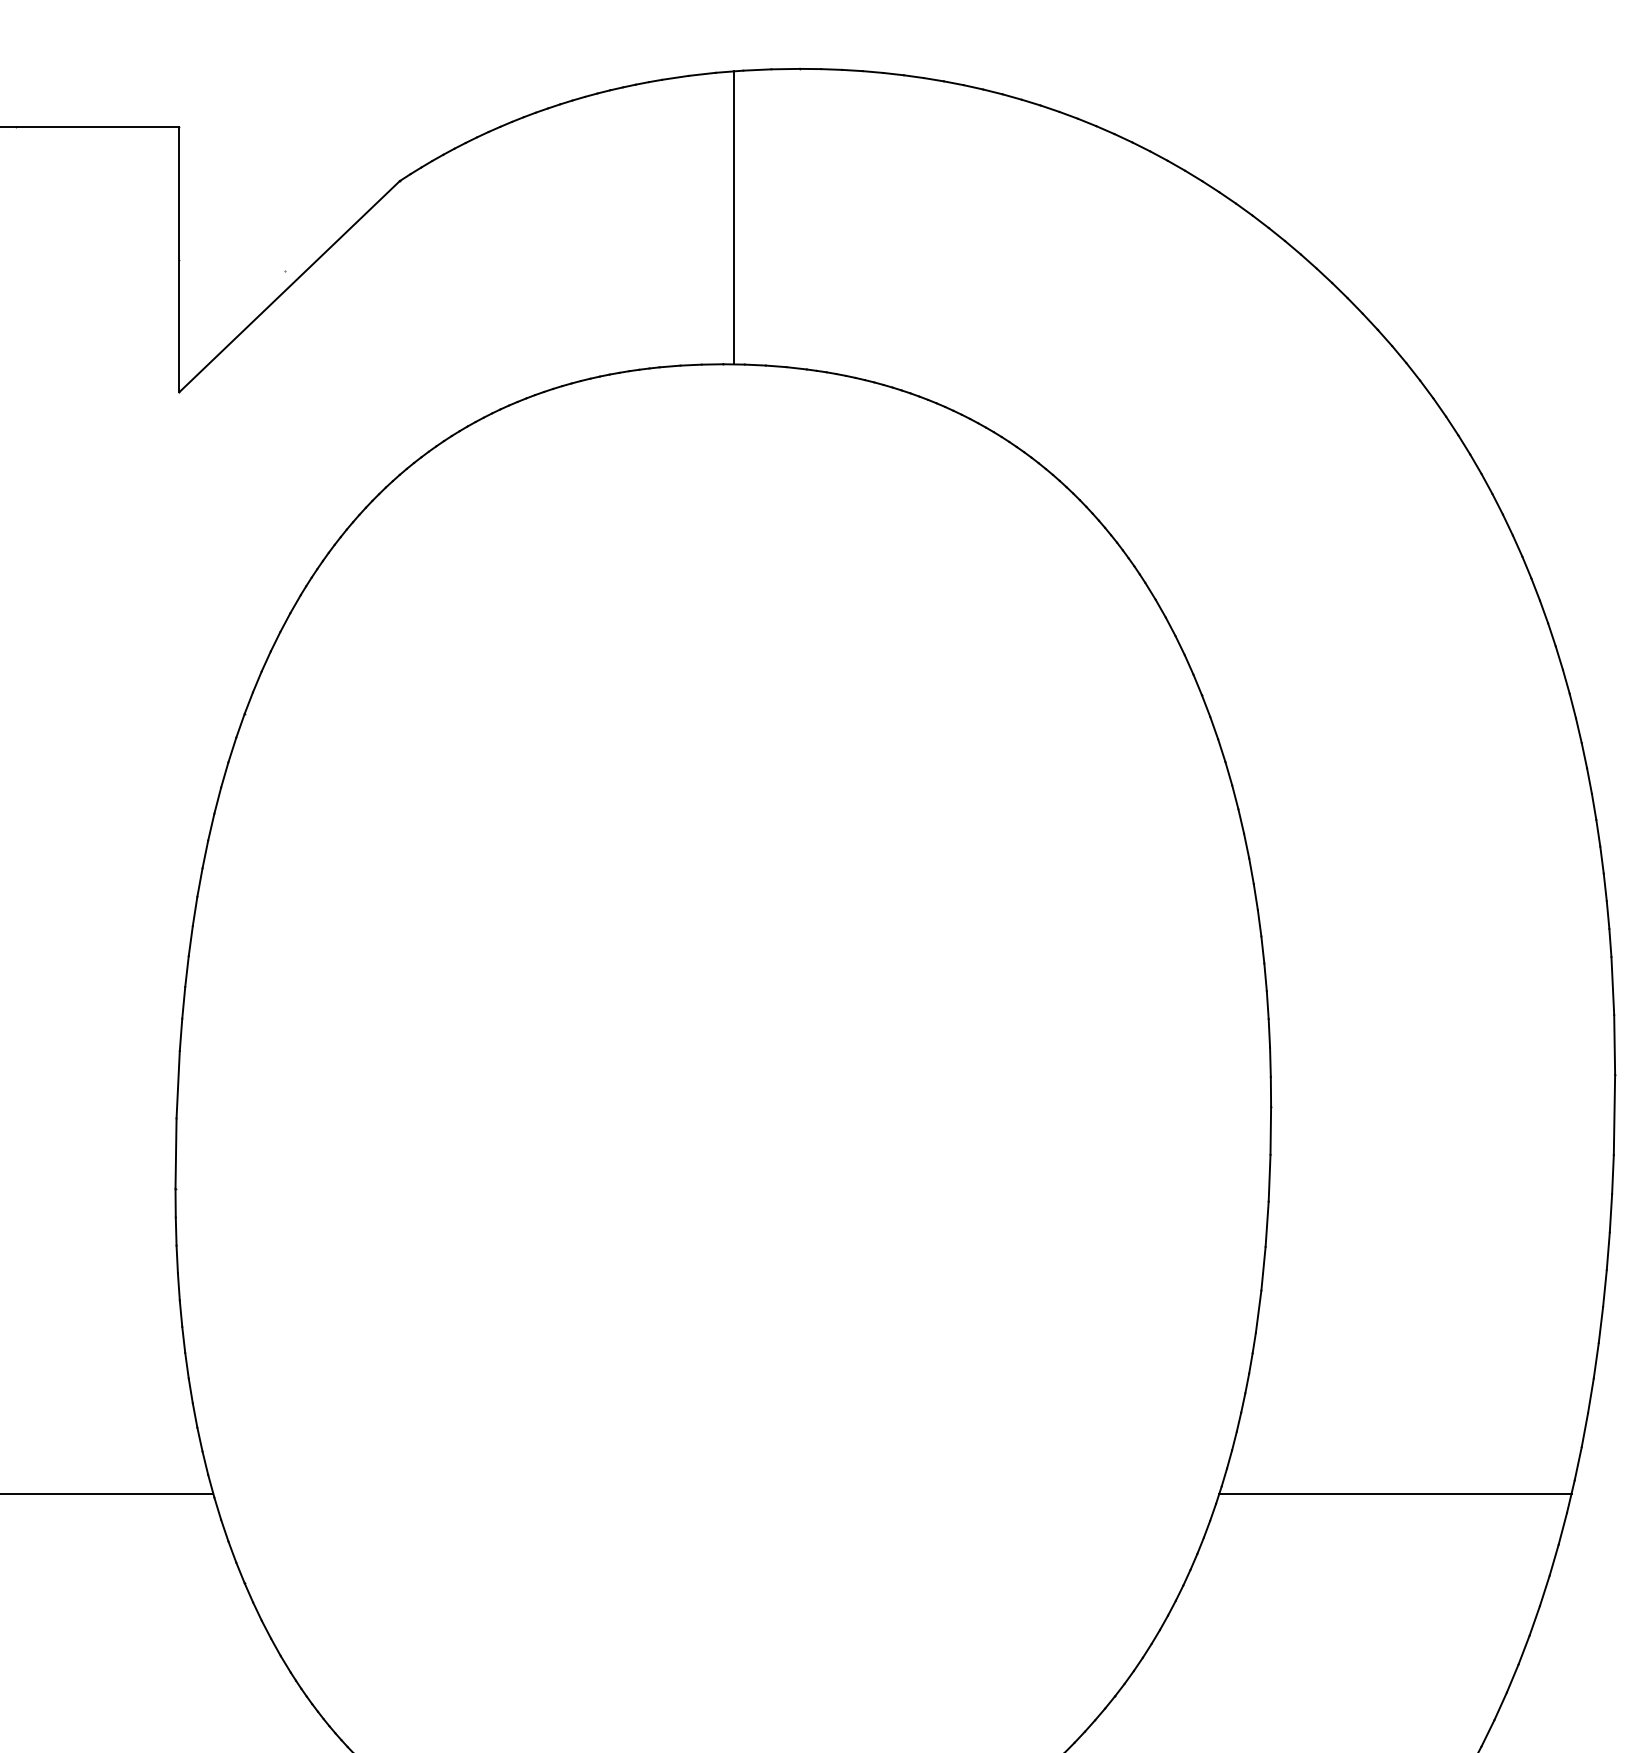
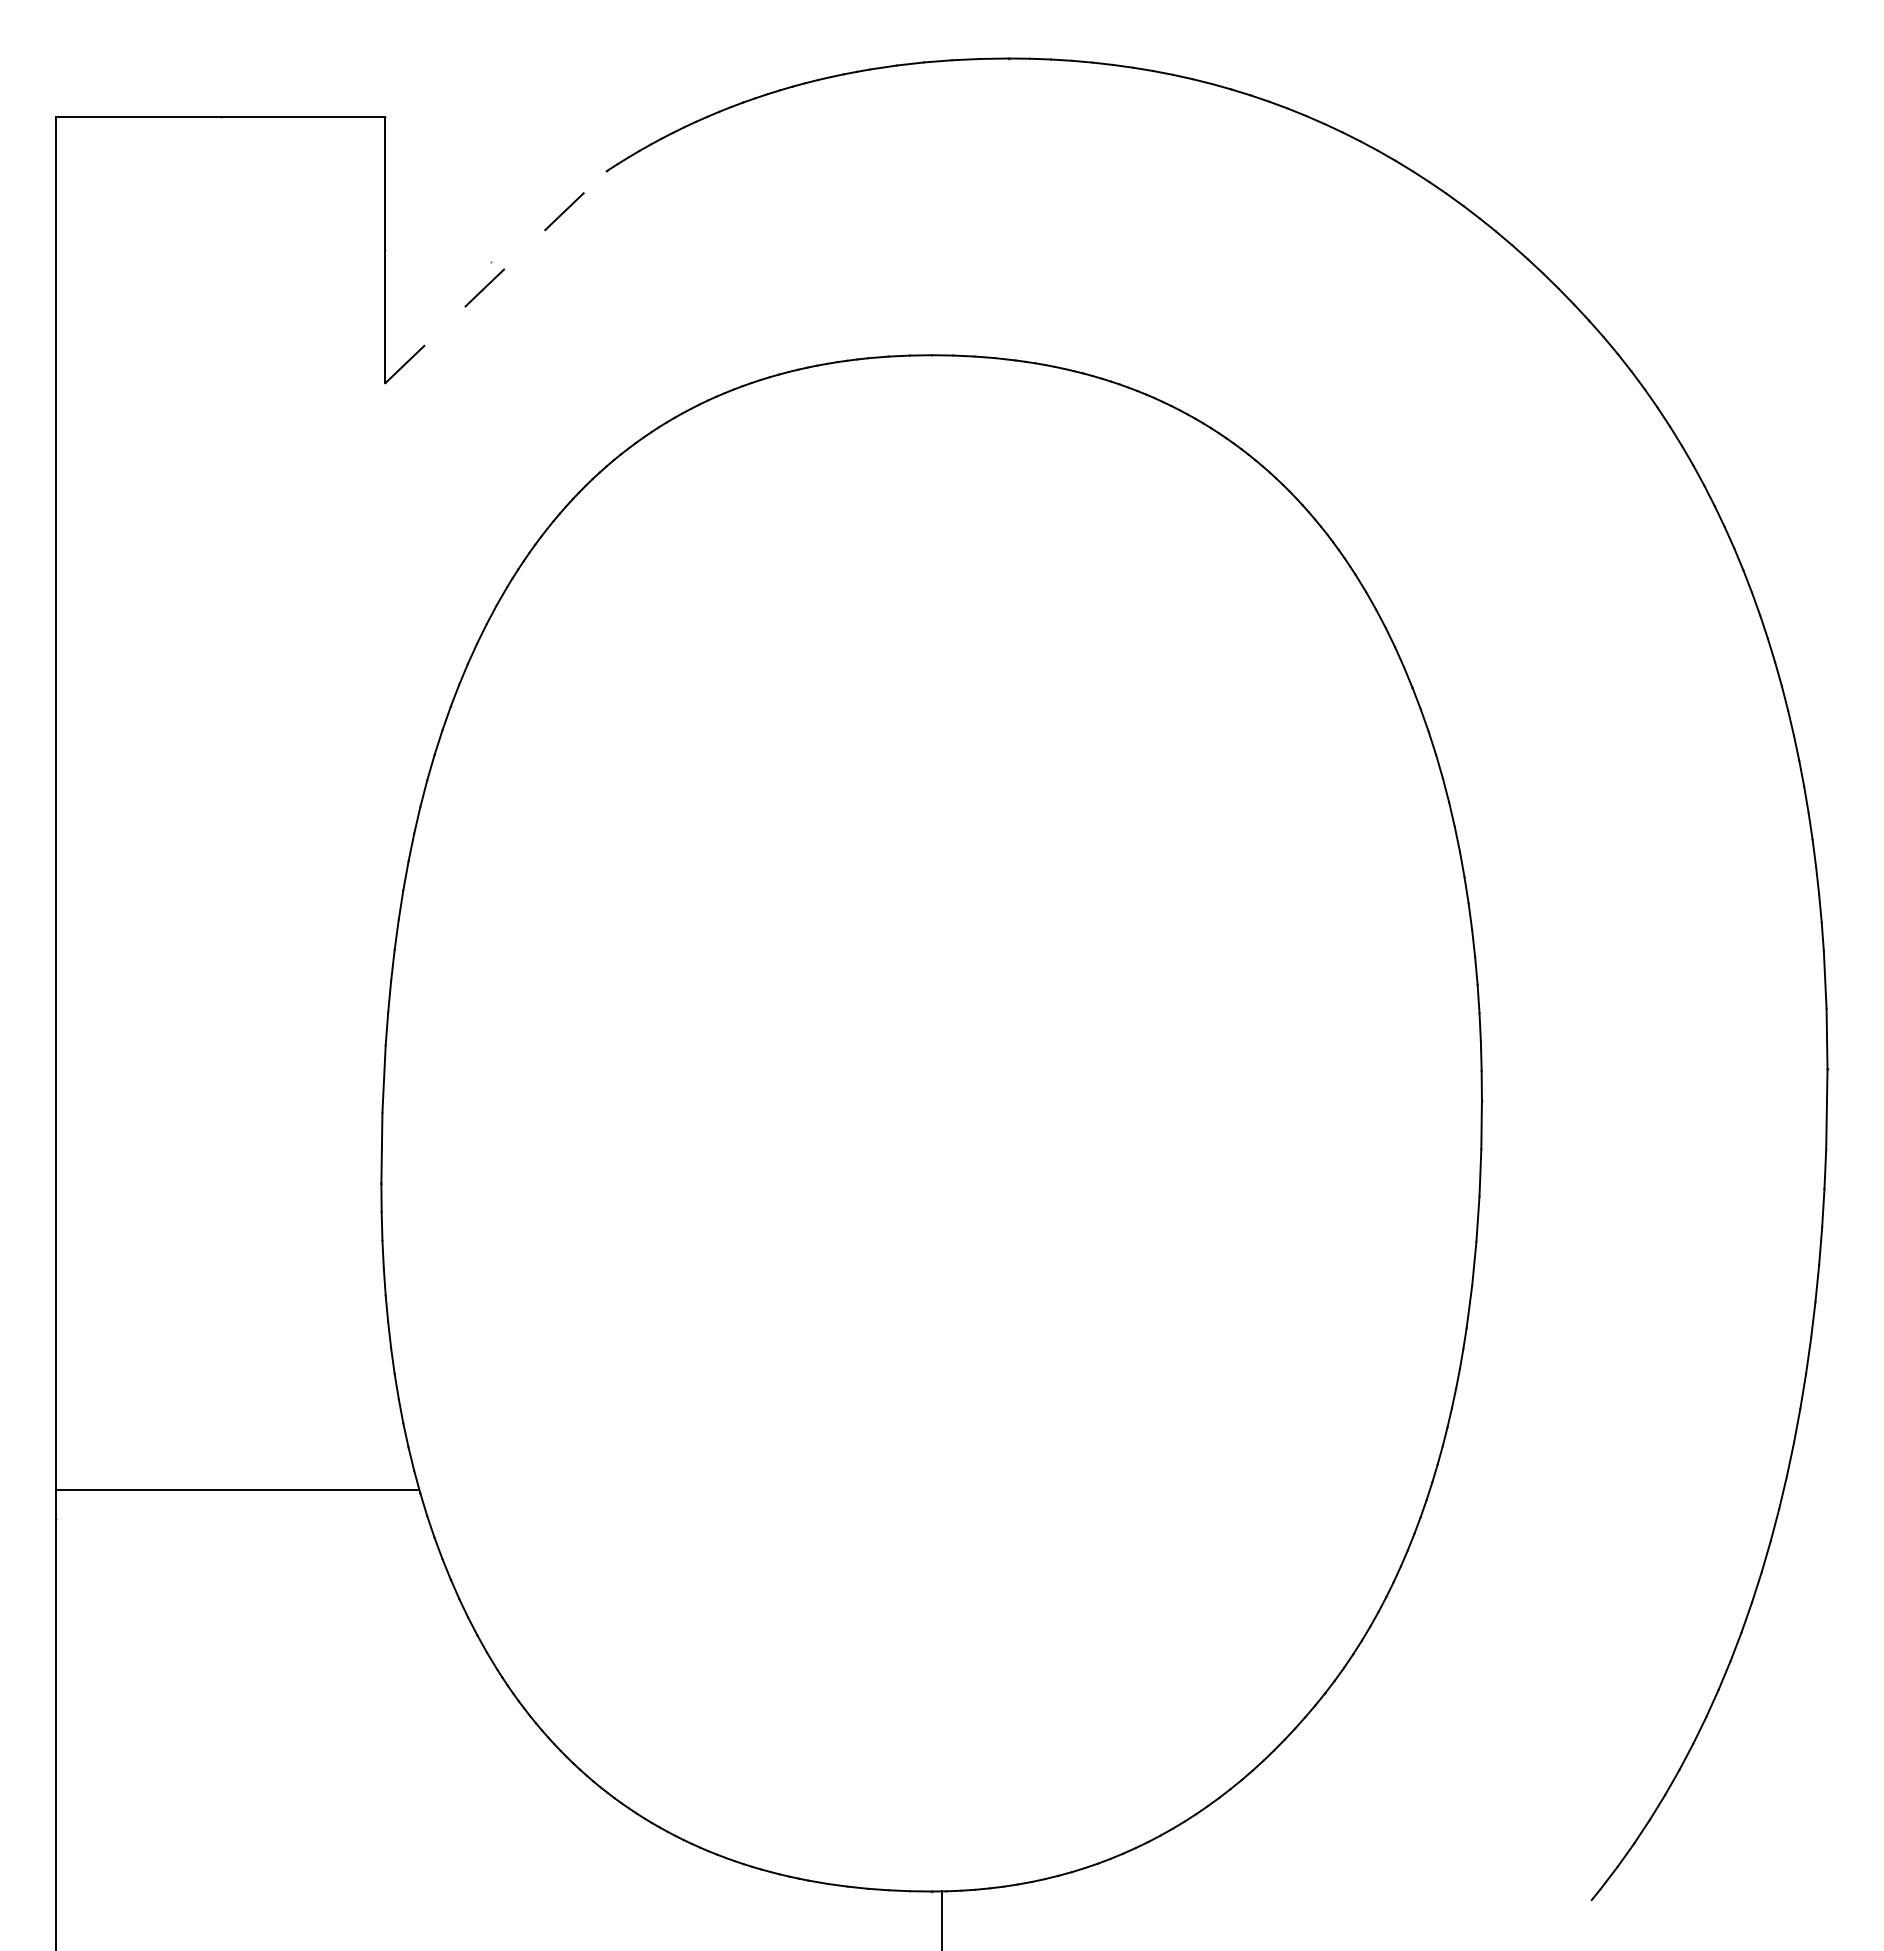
line: (734, 217) -> (942, 207), removed
line: (290, 285) -> (496, 276), solid -> dashed
line: (1395, 1493) -> (1606, 1489), removed

